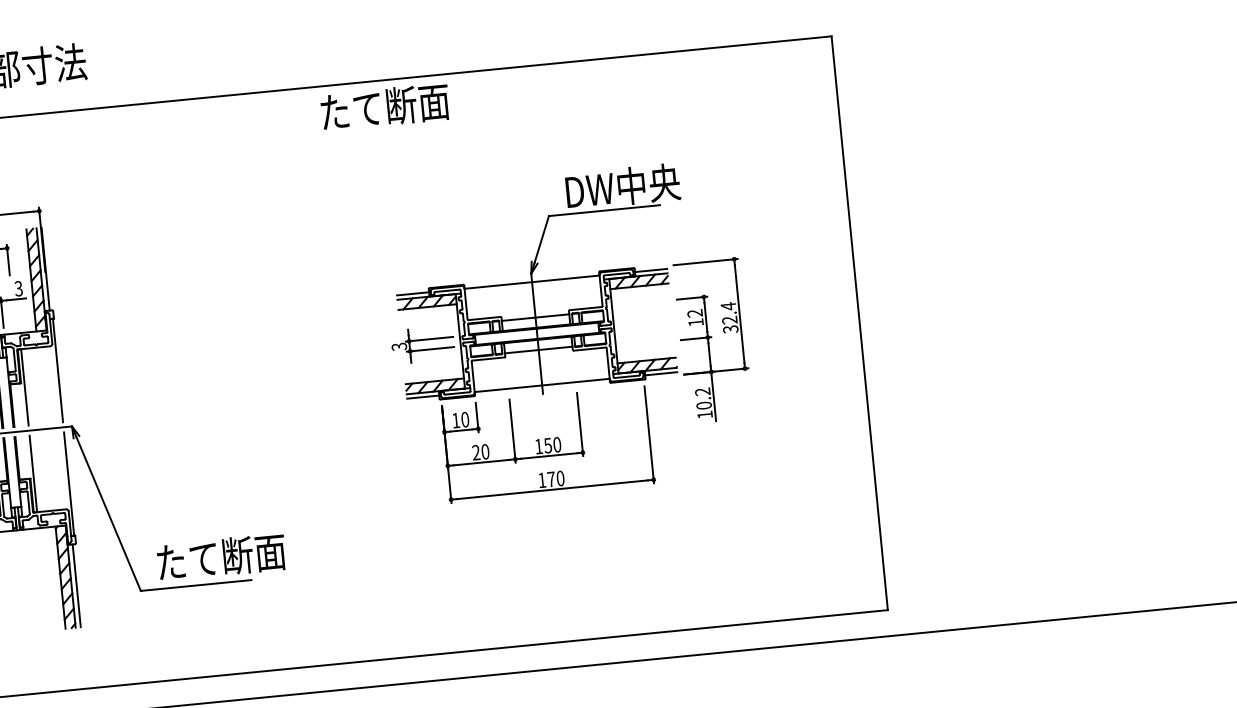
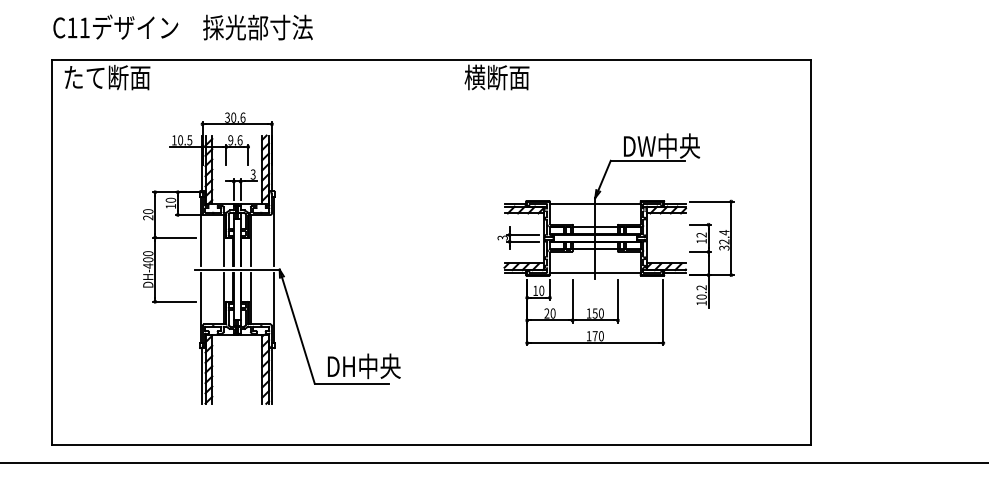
text: (383, 107) -> (507, 77), たて断面 -> 横断面
text: (221, 557) -> (370, 366), たて断面 -> DH中央

